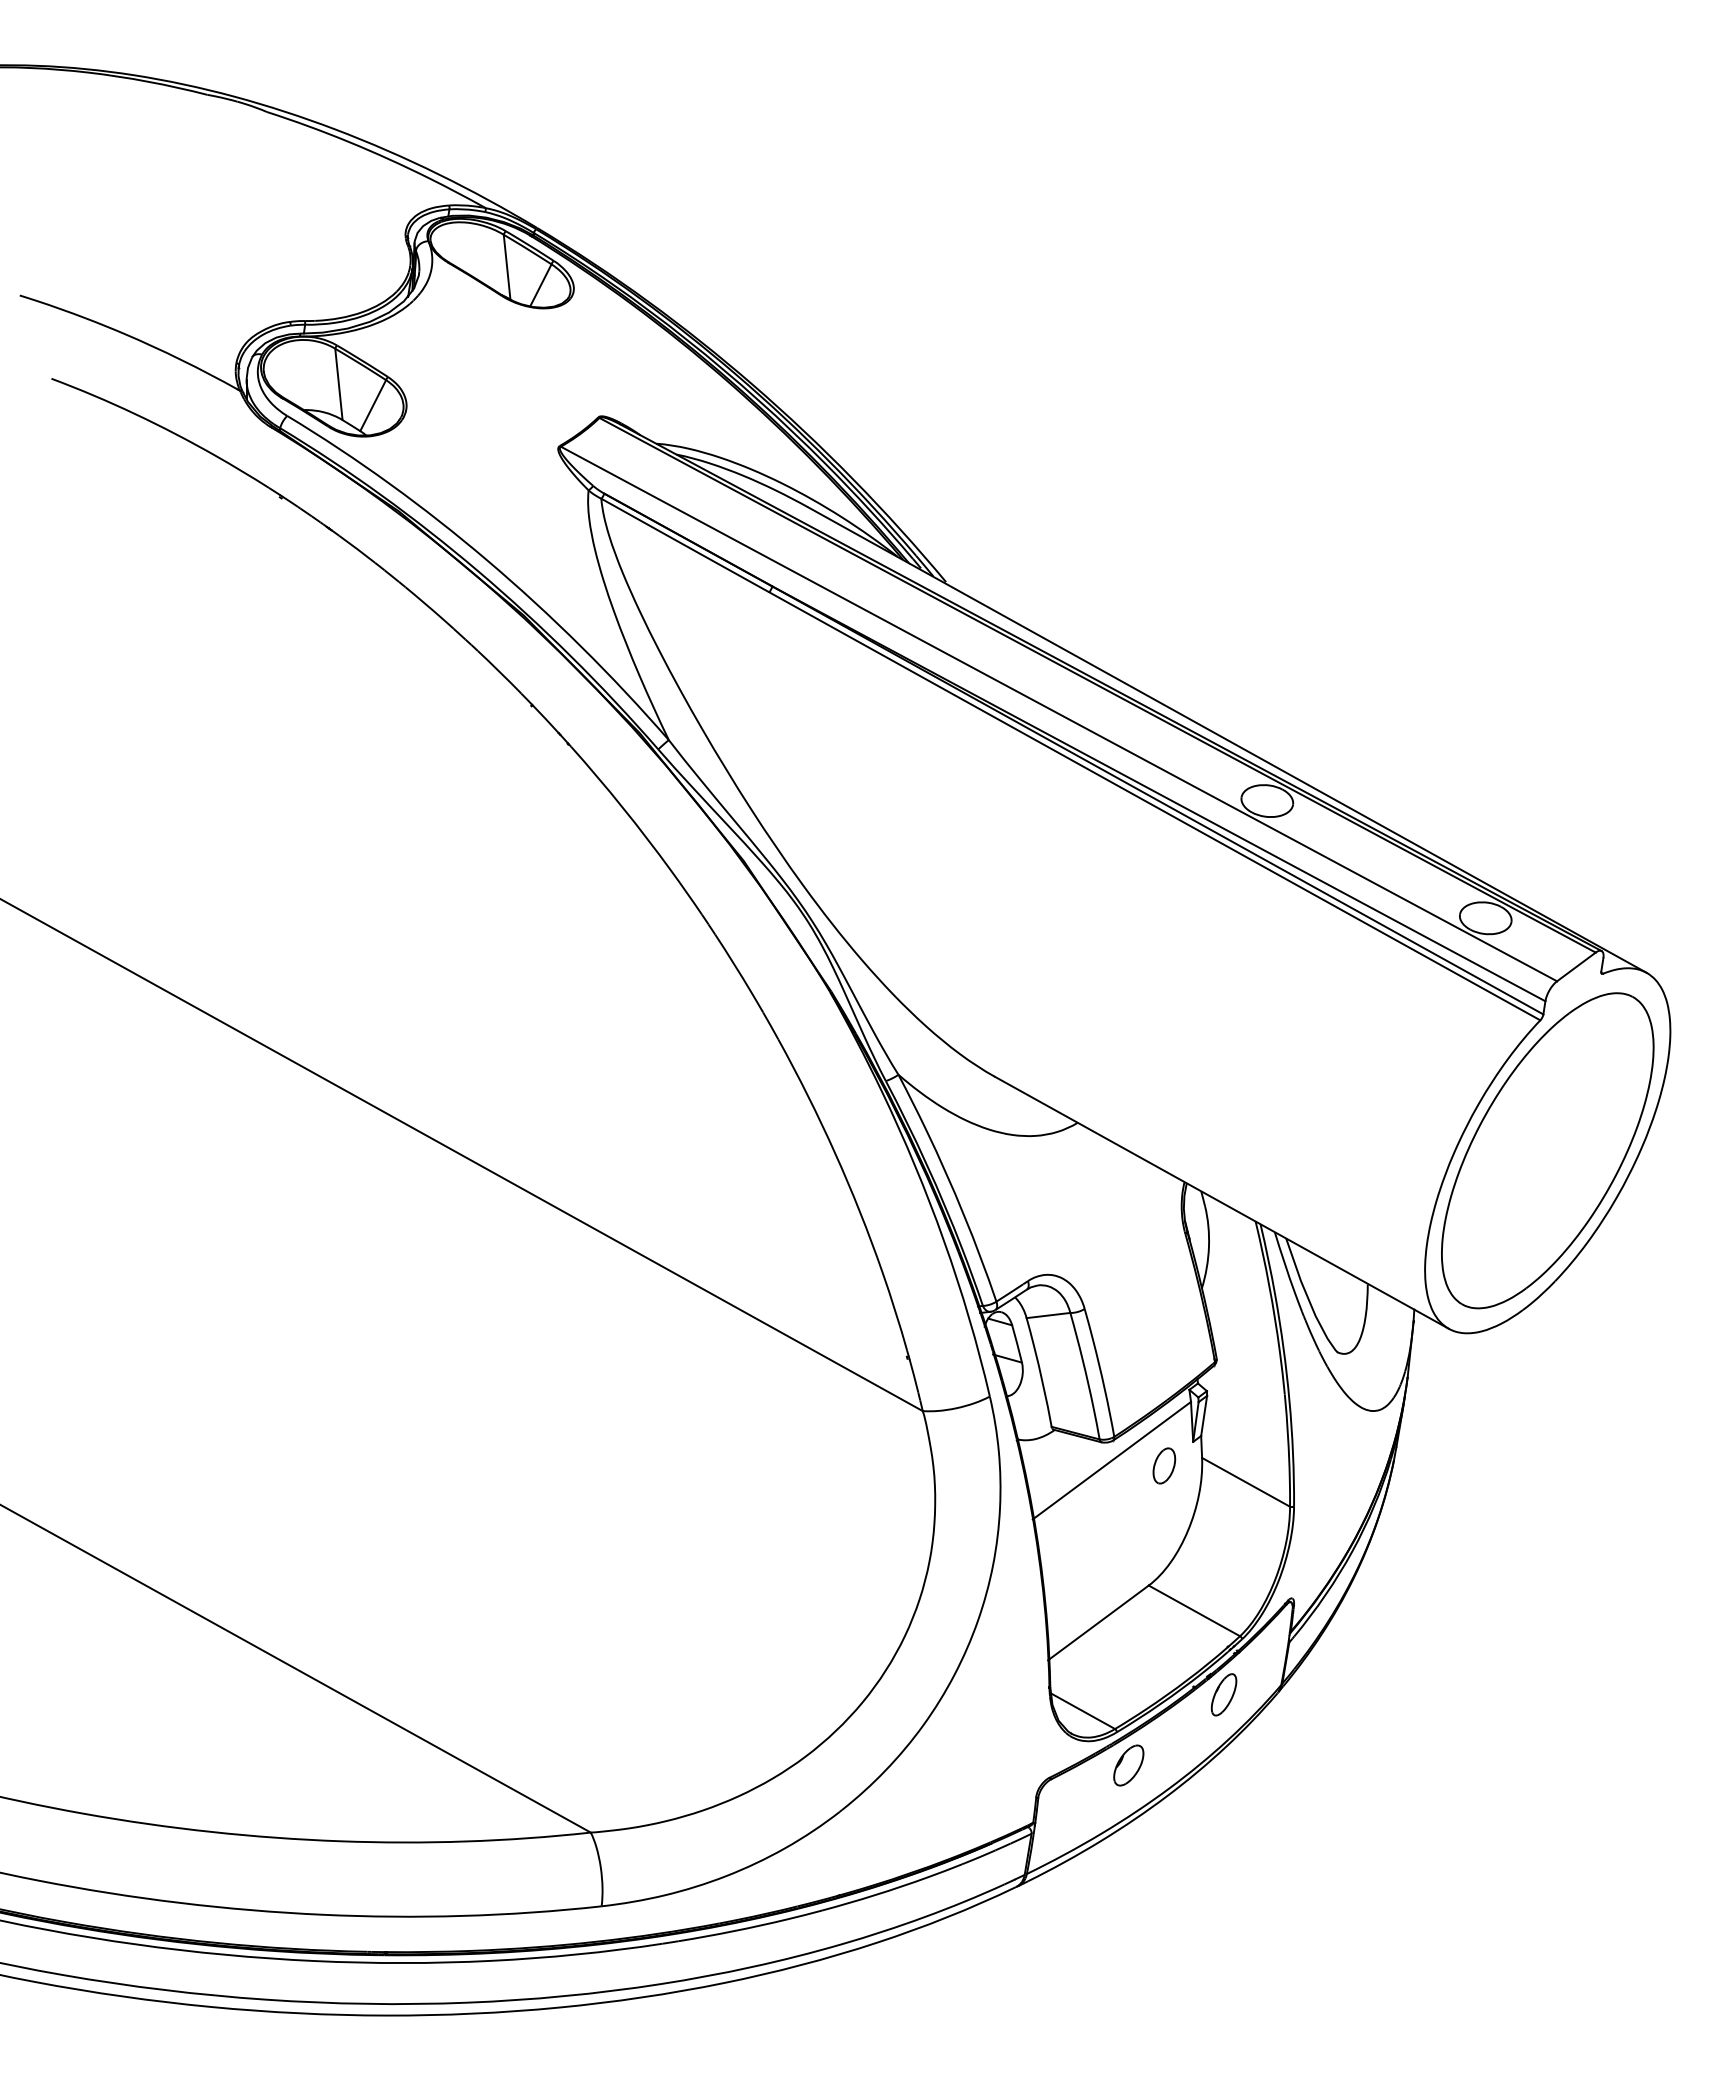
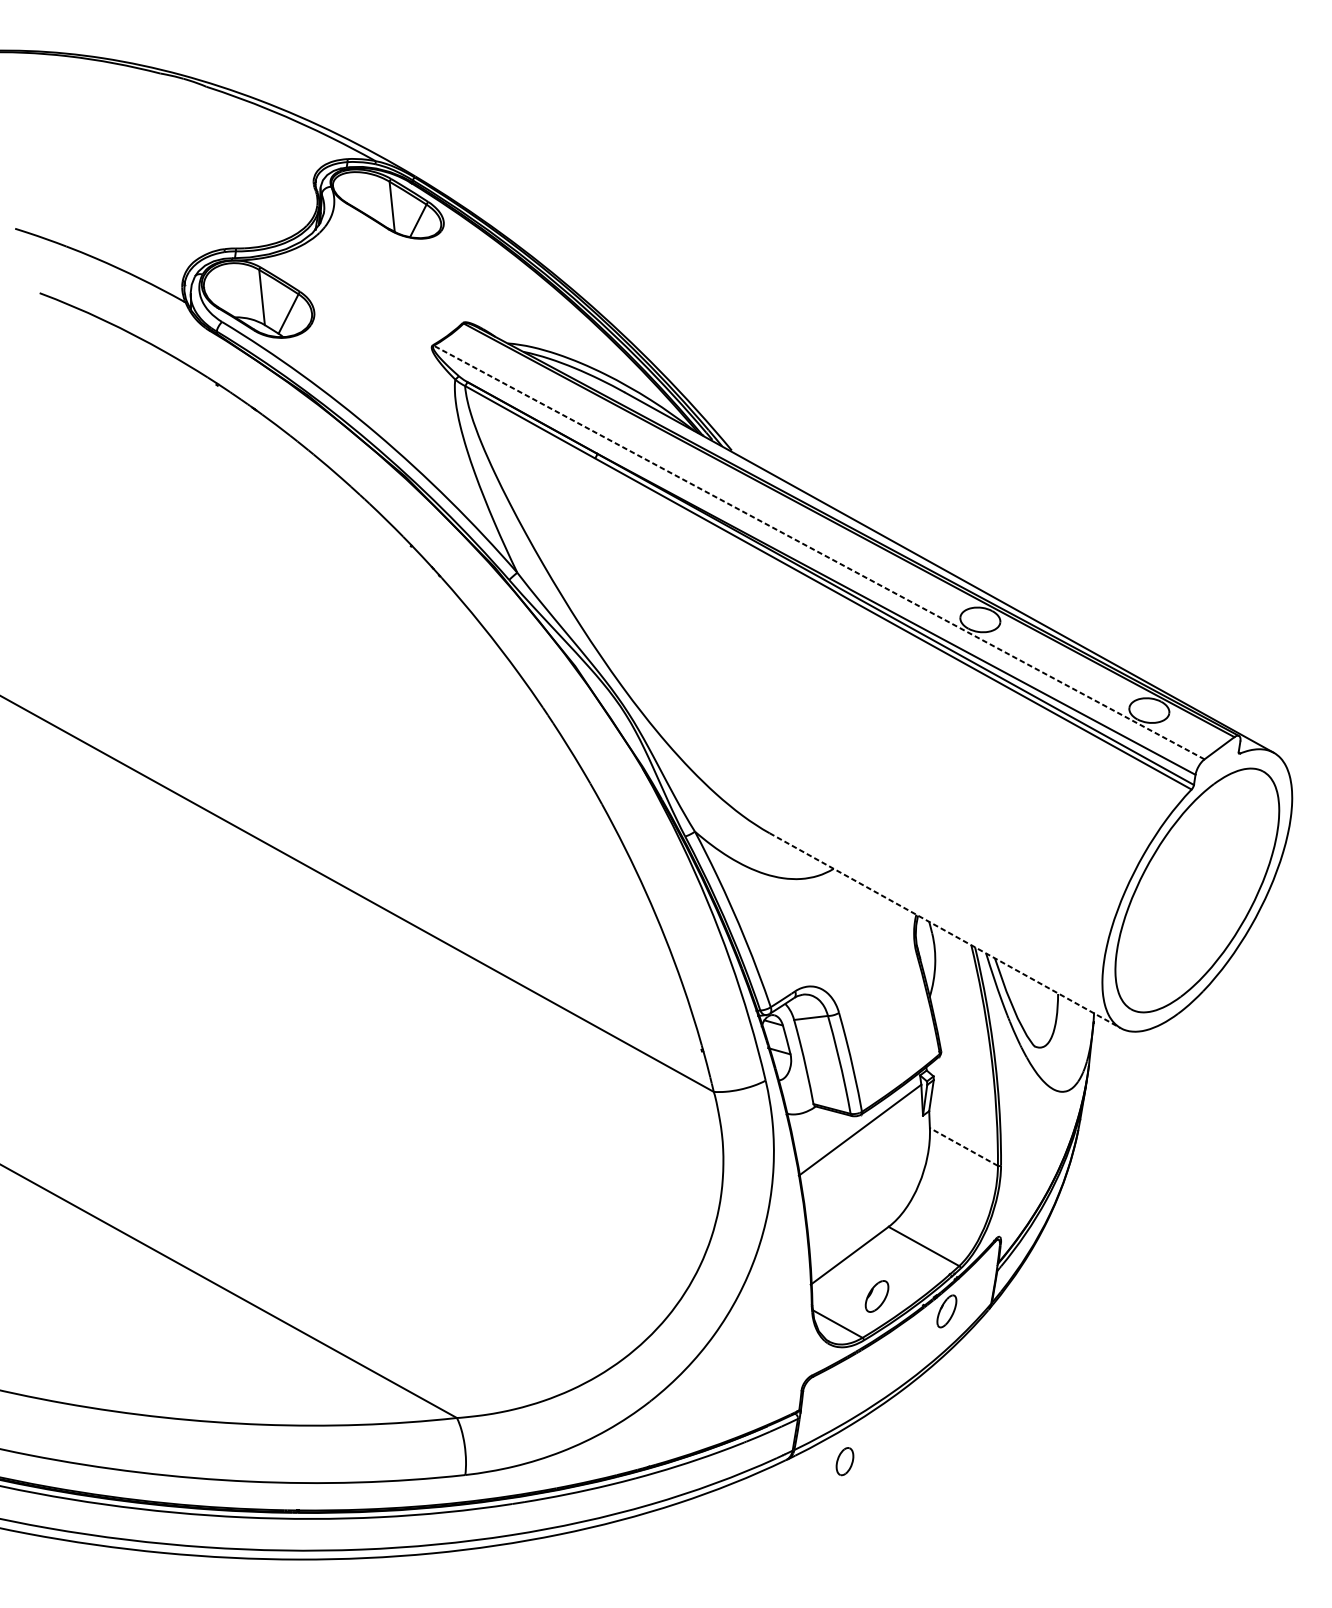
line: (1058, 713) -> (818, 552), solid -> dashed
line: (1221, 1202) -> (944, 930), solid -> dashed
part: (1164, 1465) -> (845, 1461), moved
line: (1245, 1482) -> (963, 1147), solid -> dashed
part: (1128, 1765) -> (876, 1296), moved

